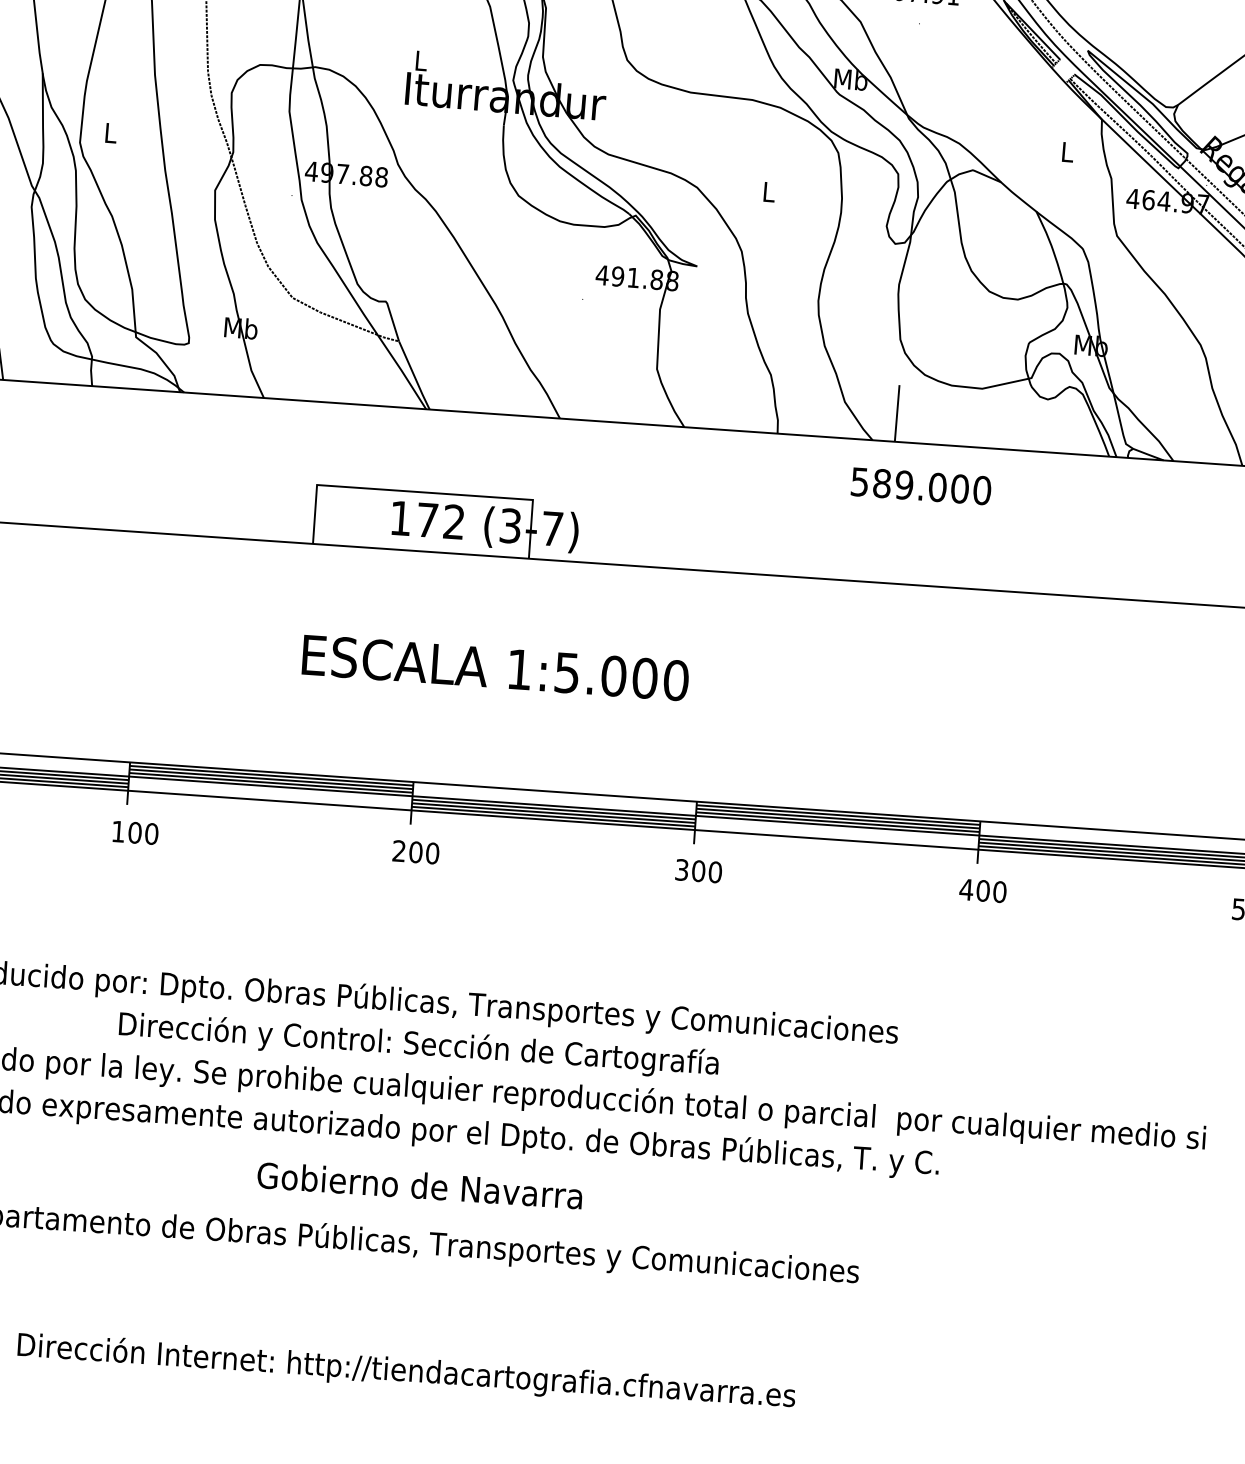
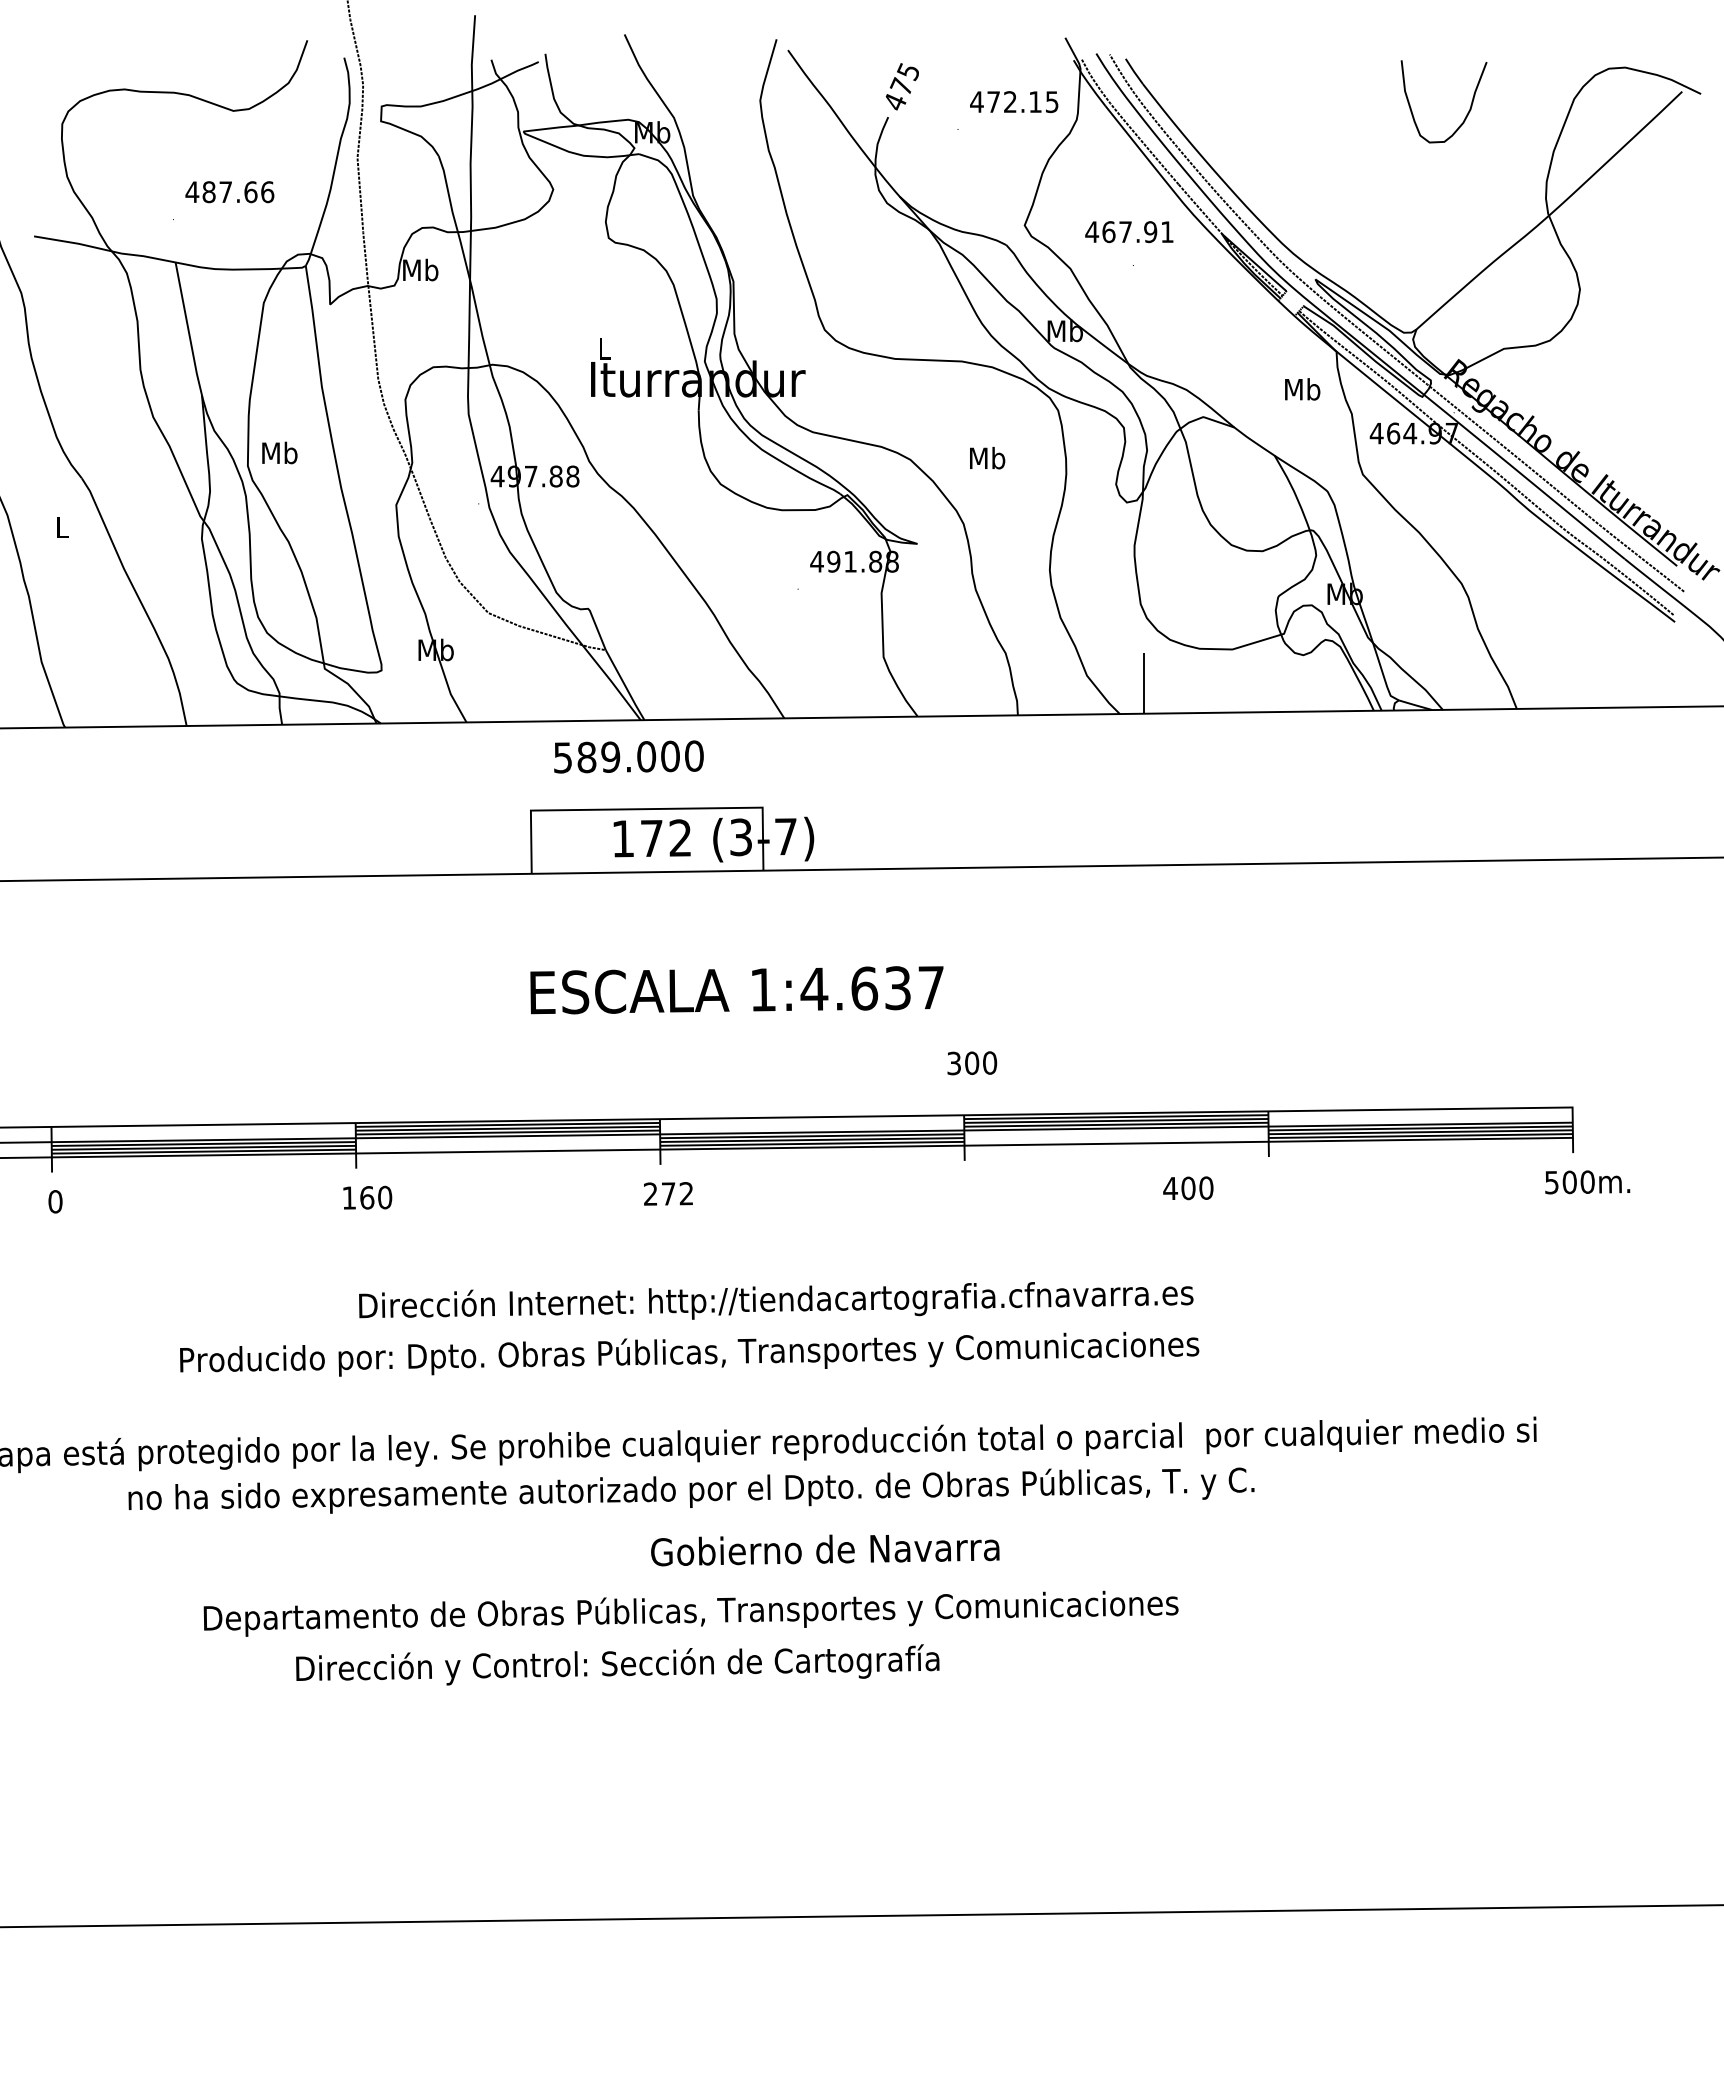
text: (110, 132) -> (279, 452), L -> Mb
text: (1067, 152) -> (1302, 389), L -> Mb
text: (769, 191) -> (987, 457), L -> Mb
text: (920, 485) -> (628, 756), moved
text: (621, 676) -> (872, 988), 1:5.000 -> 1:4.637
text: (135, 832) -> (367, 1197), 100 -> 160
text: (424, 852) -> (677, 1193), 200 -> 272
text: (699, 871) -> (972, 1063), moved
text: (983, 891) -> (1188, 1188), moved
text: (418, 1044) -> (617, 1664), moved
text: (420, 1186) -> (825, 1550), moved
text: (406, 1371) -> (776, 1300), moved

